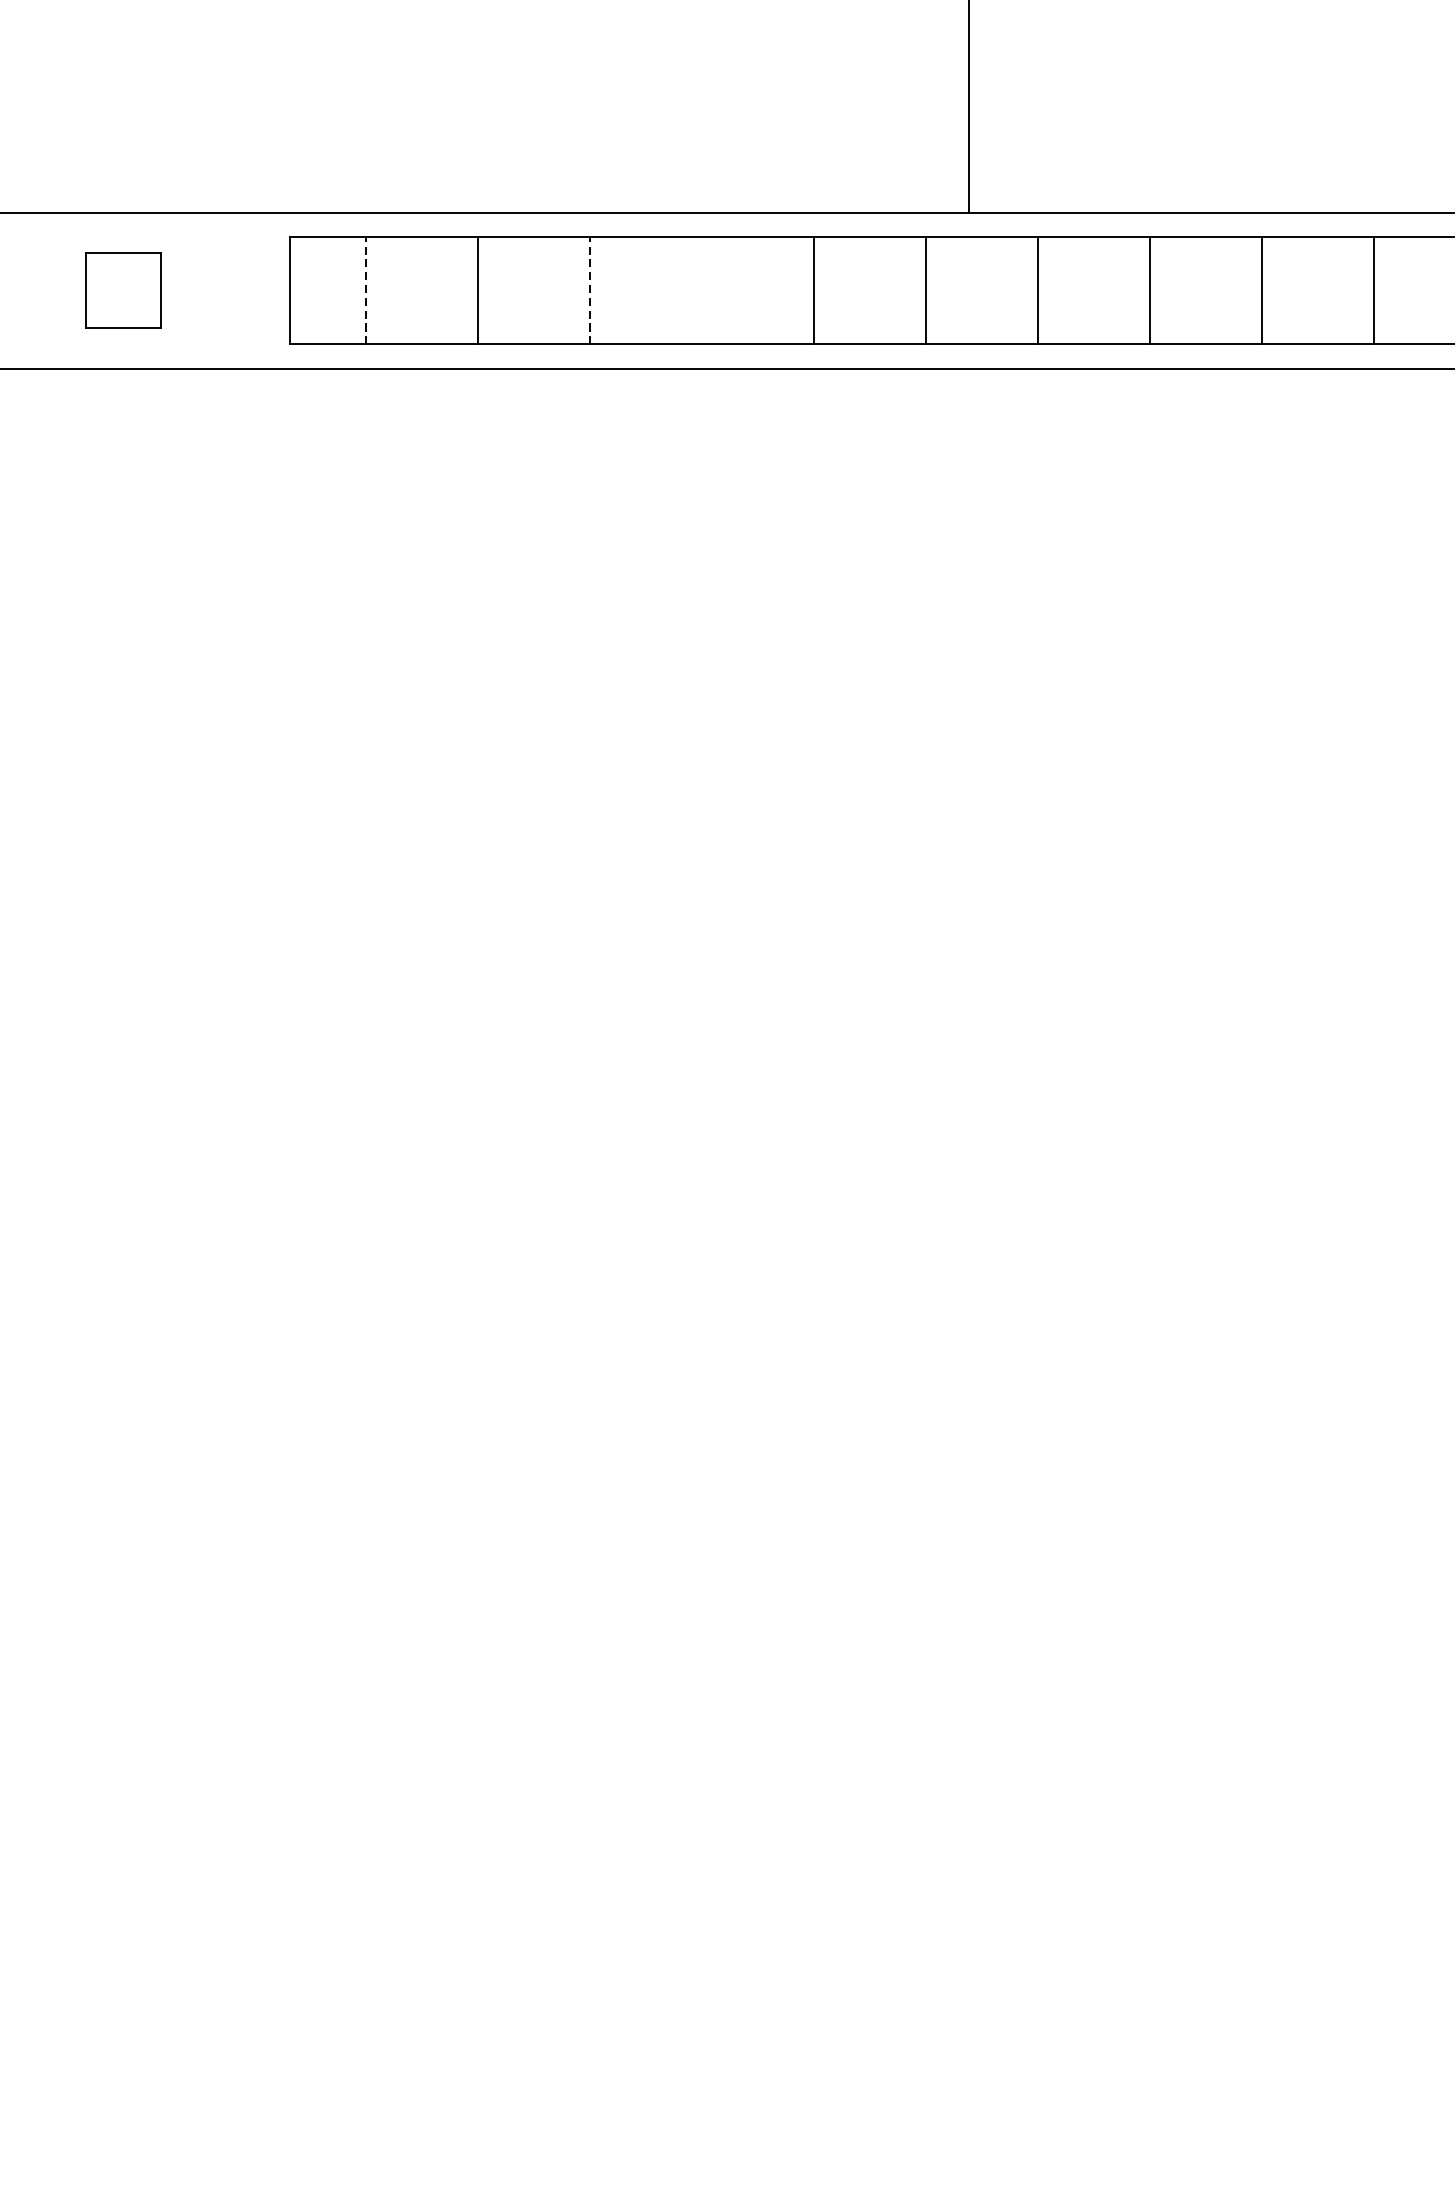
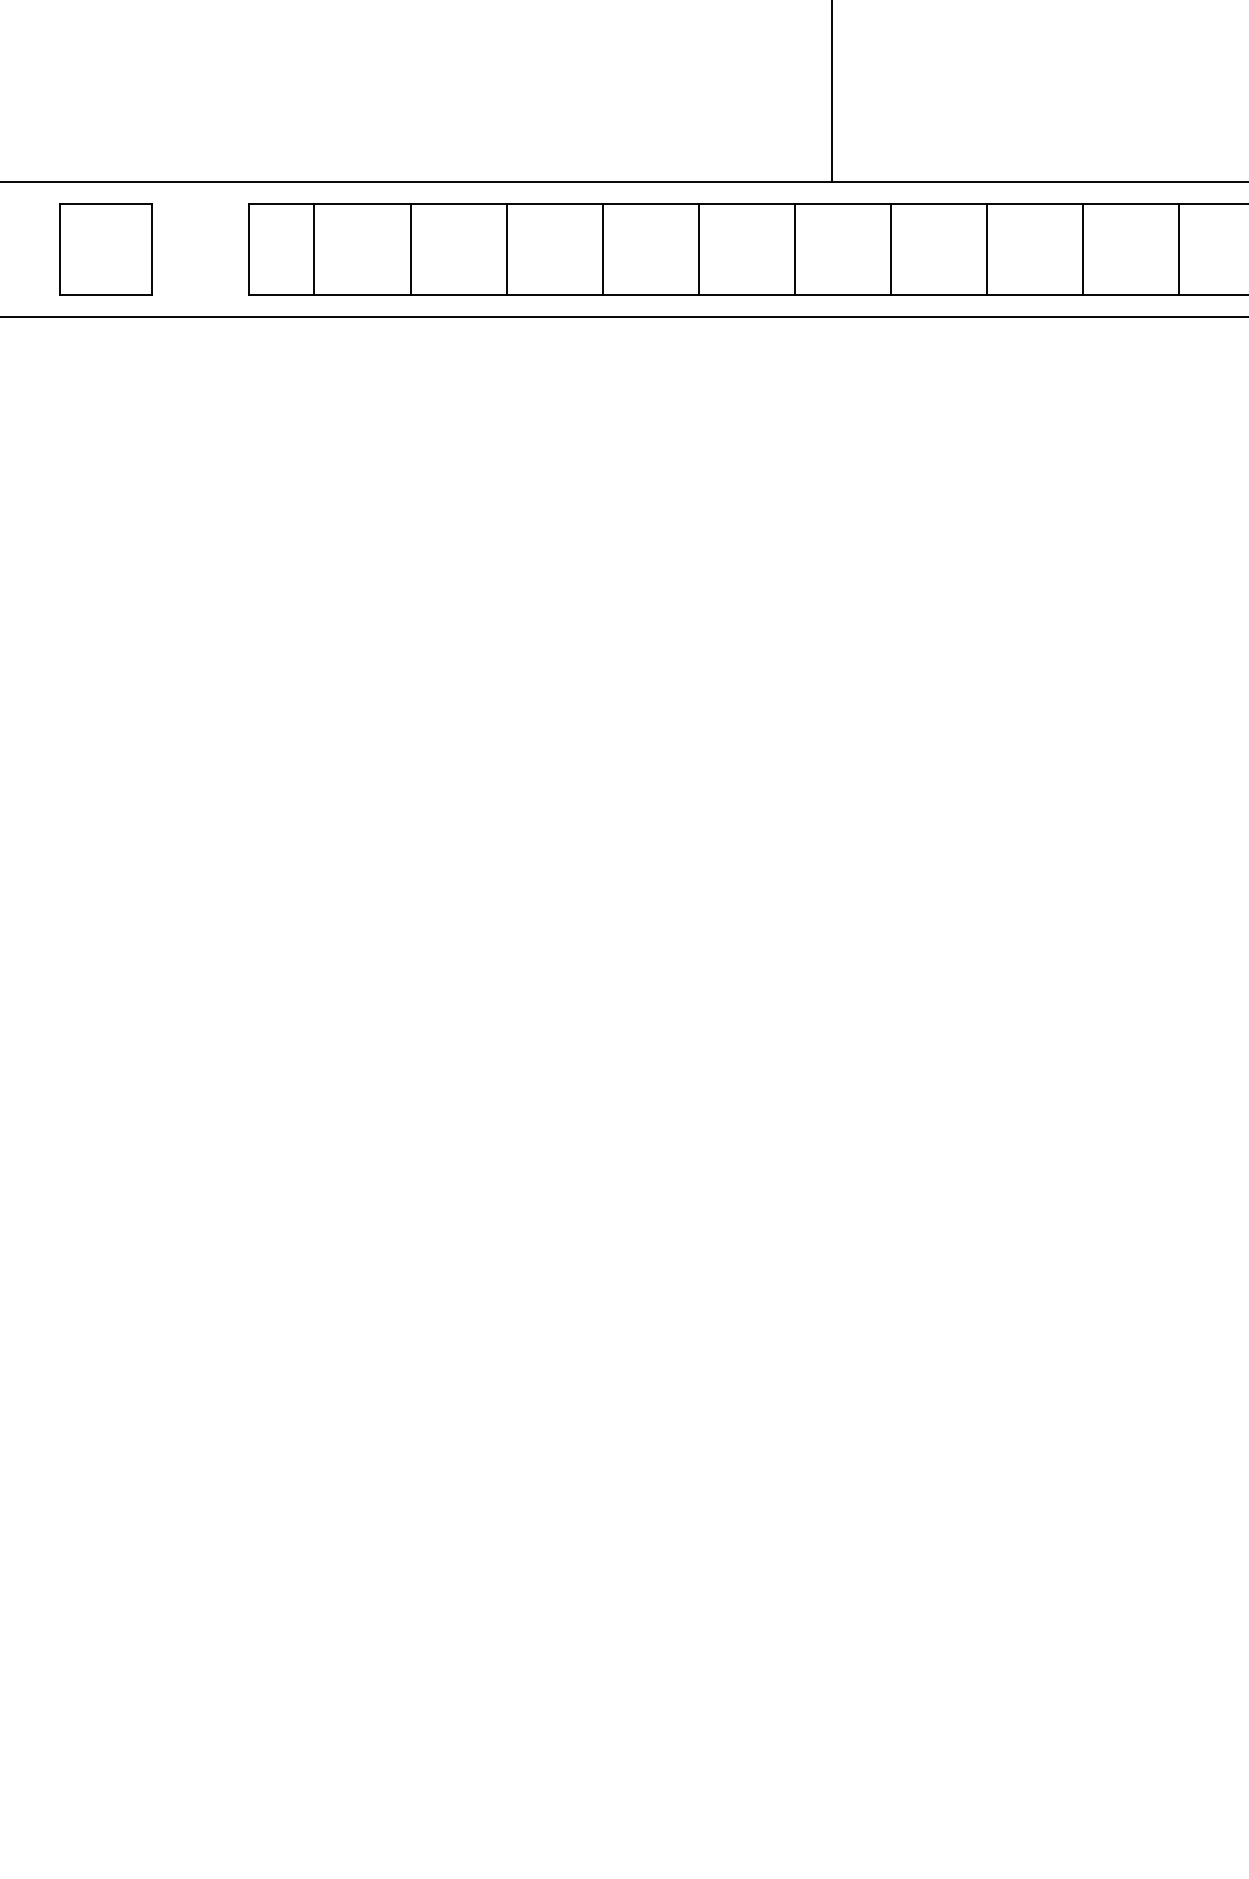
part: (123, 290) -> (105, 249), size x1.43
line: (366, 290) -> (314, 249), dashed -> solid
line: (590, 290) -> (506, 249), dashed -> solid
line: (701, 290) -> (602, 249), added

